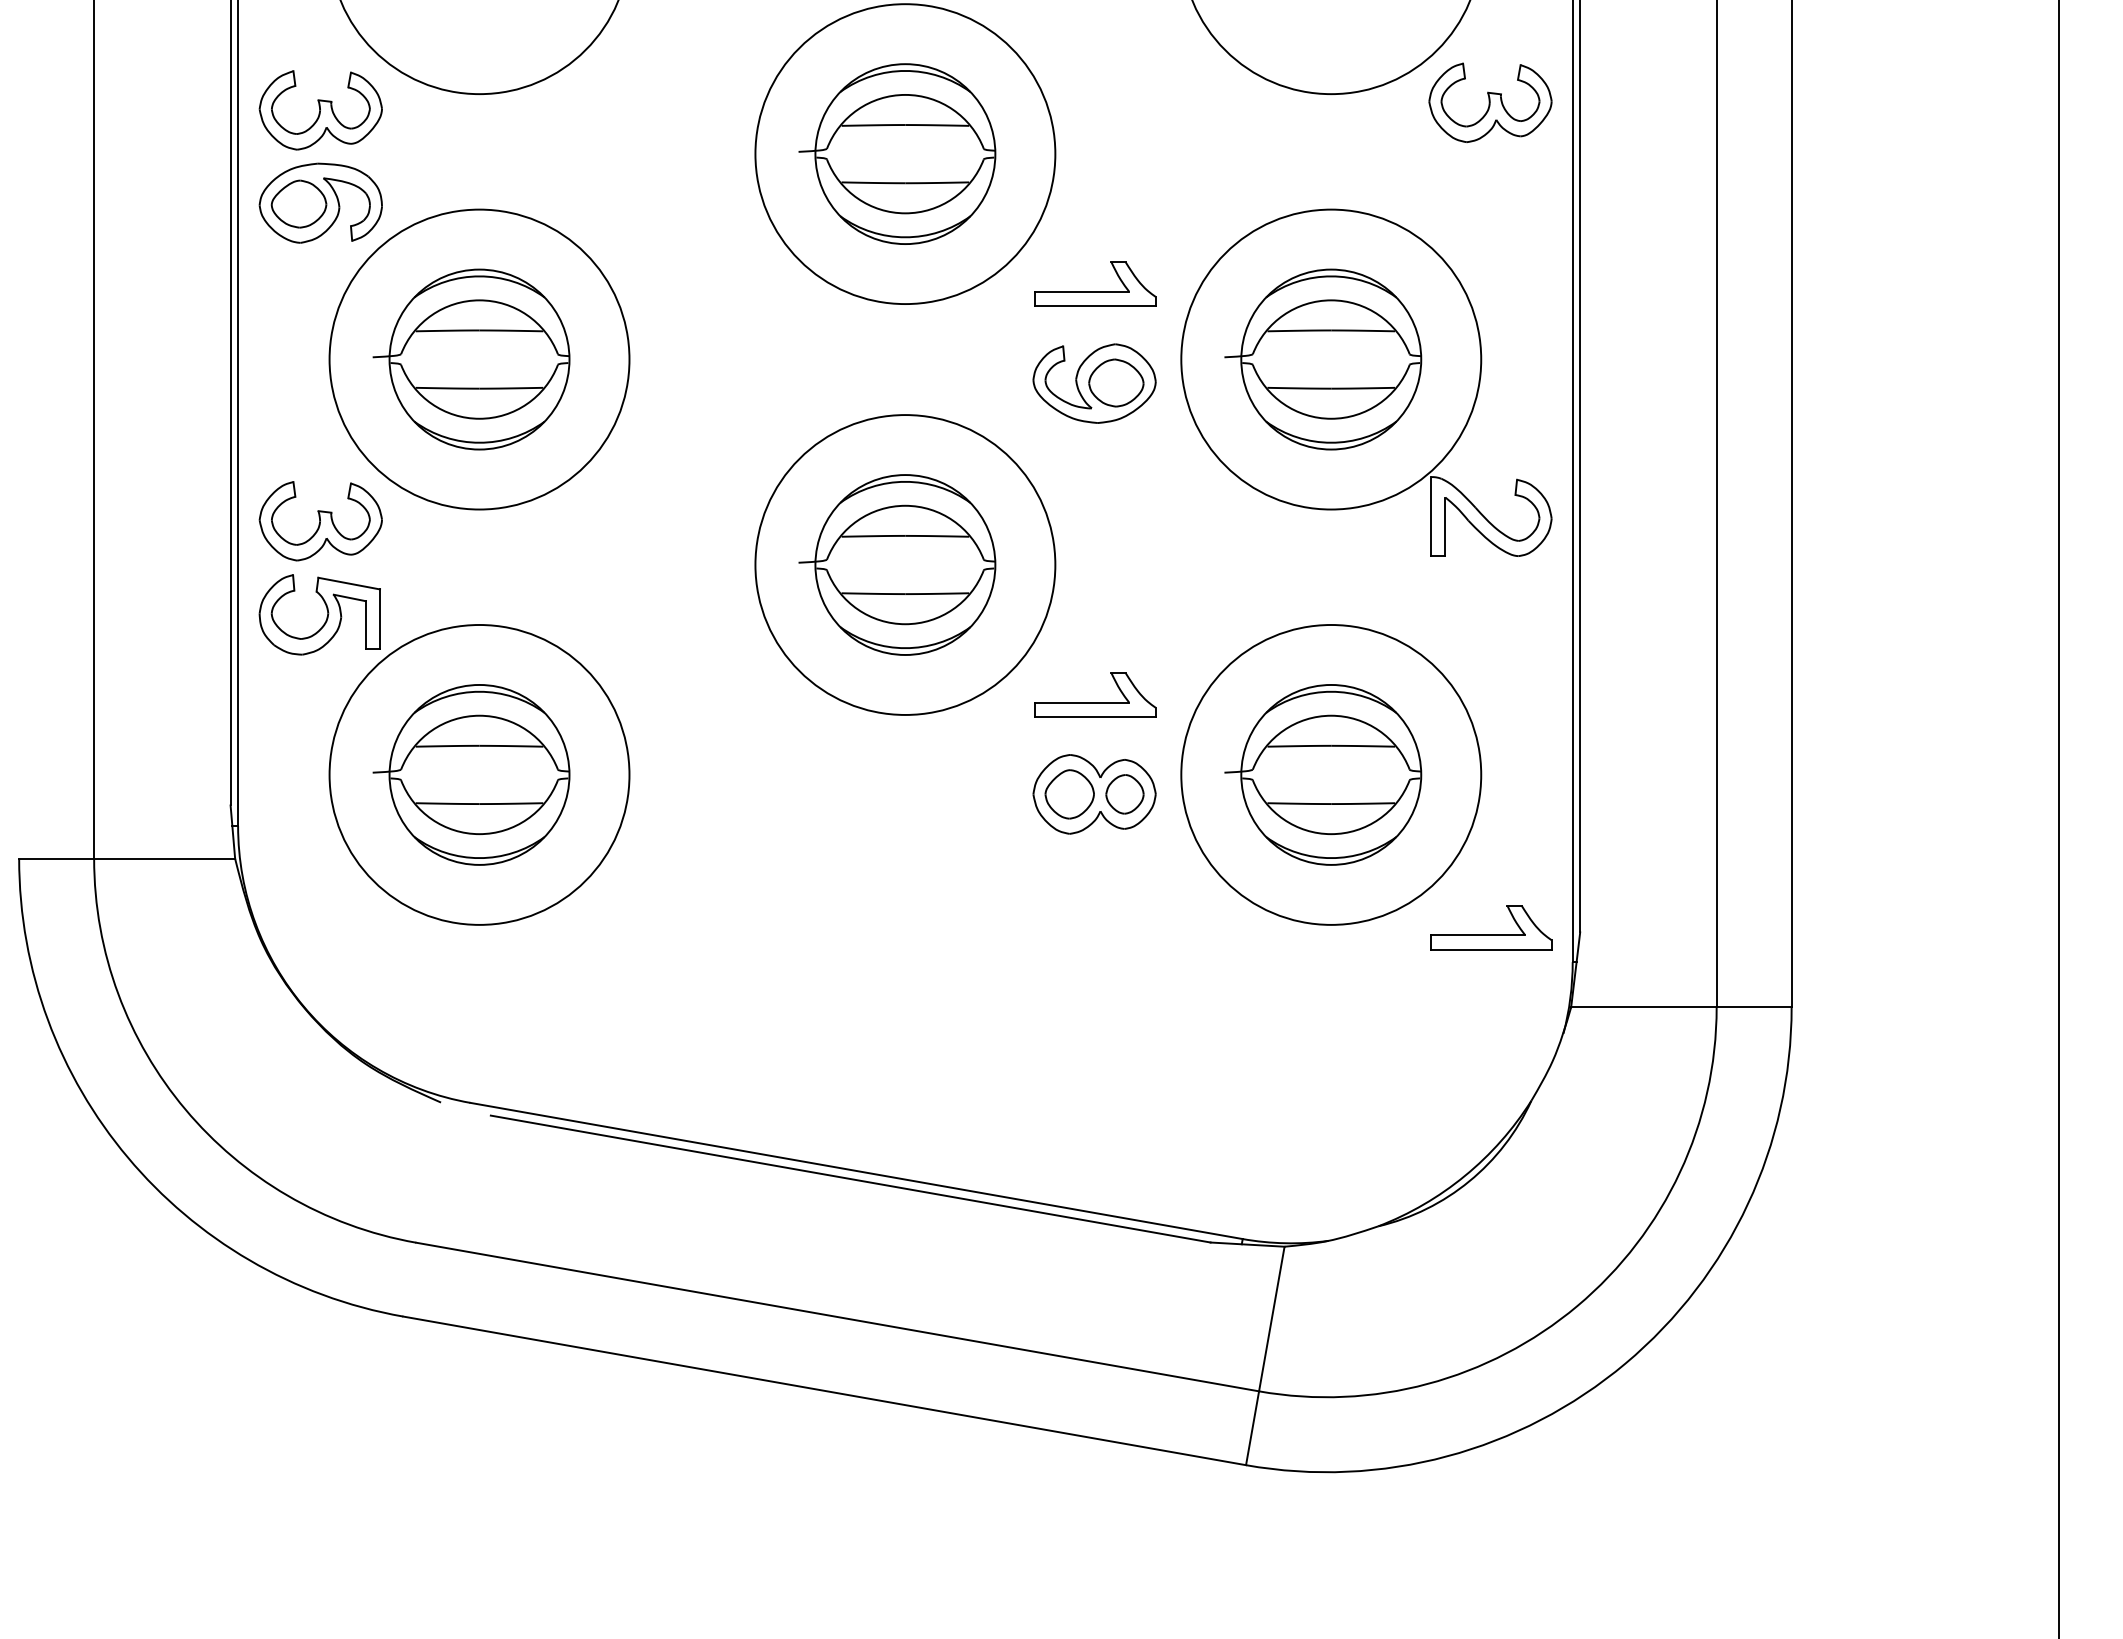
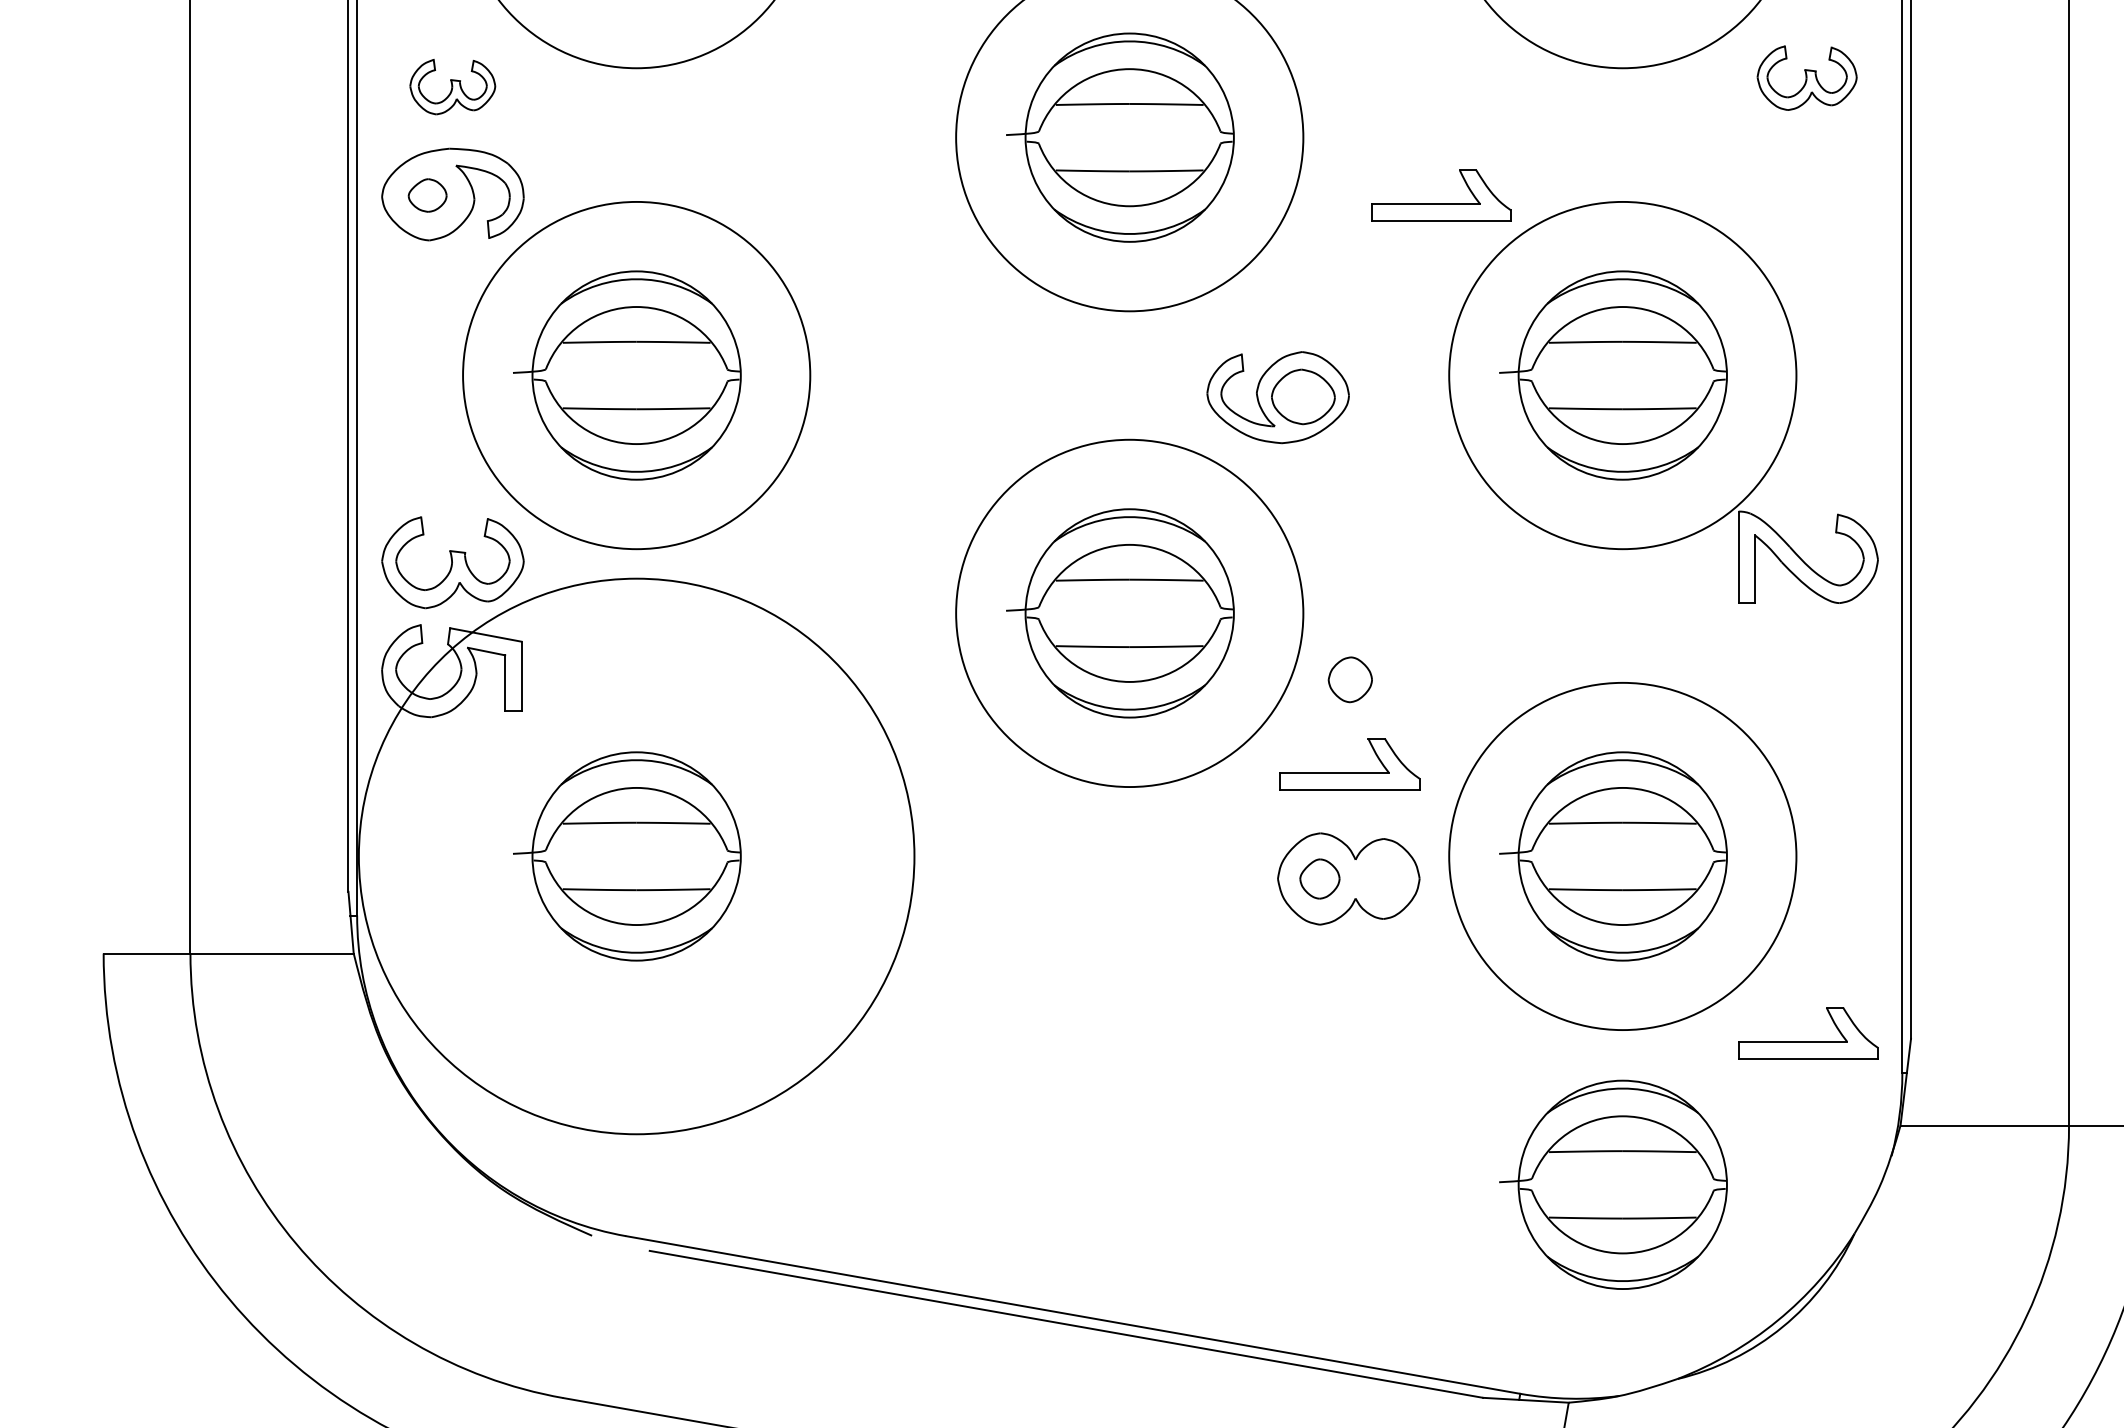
part: (1490, 102) -> (1807, 77), size x0.7
part: (320, 110) -> (452, 87), size x0.6
part: (298, 203) -> (427, 194), size x0.6
part: (1095, 291) -> (1441, 204), moved
part: (1094, 383) -> (1278, 397), moved
circle: (479, 774) -> (636, 855), size x1.6
part: (1069, 794) -> (1319, 879), size x0.7
part: (1124, 794) -> (1349, 679), moved
part: (1323, 1058) -> (1613, 1184), added

